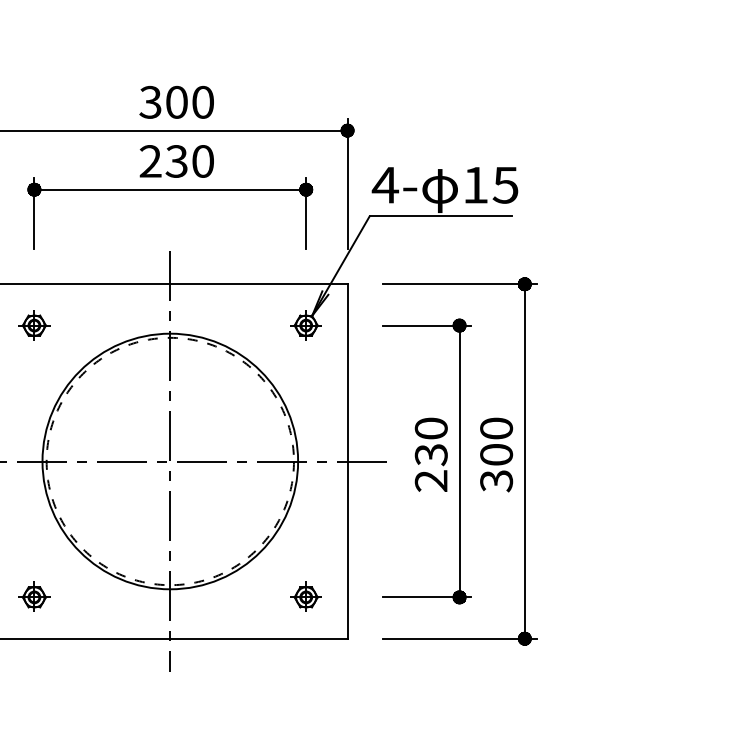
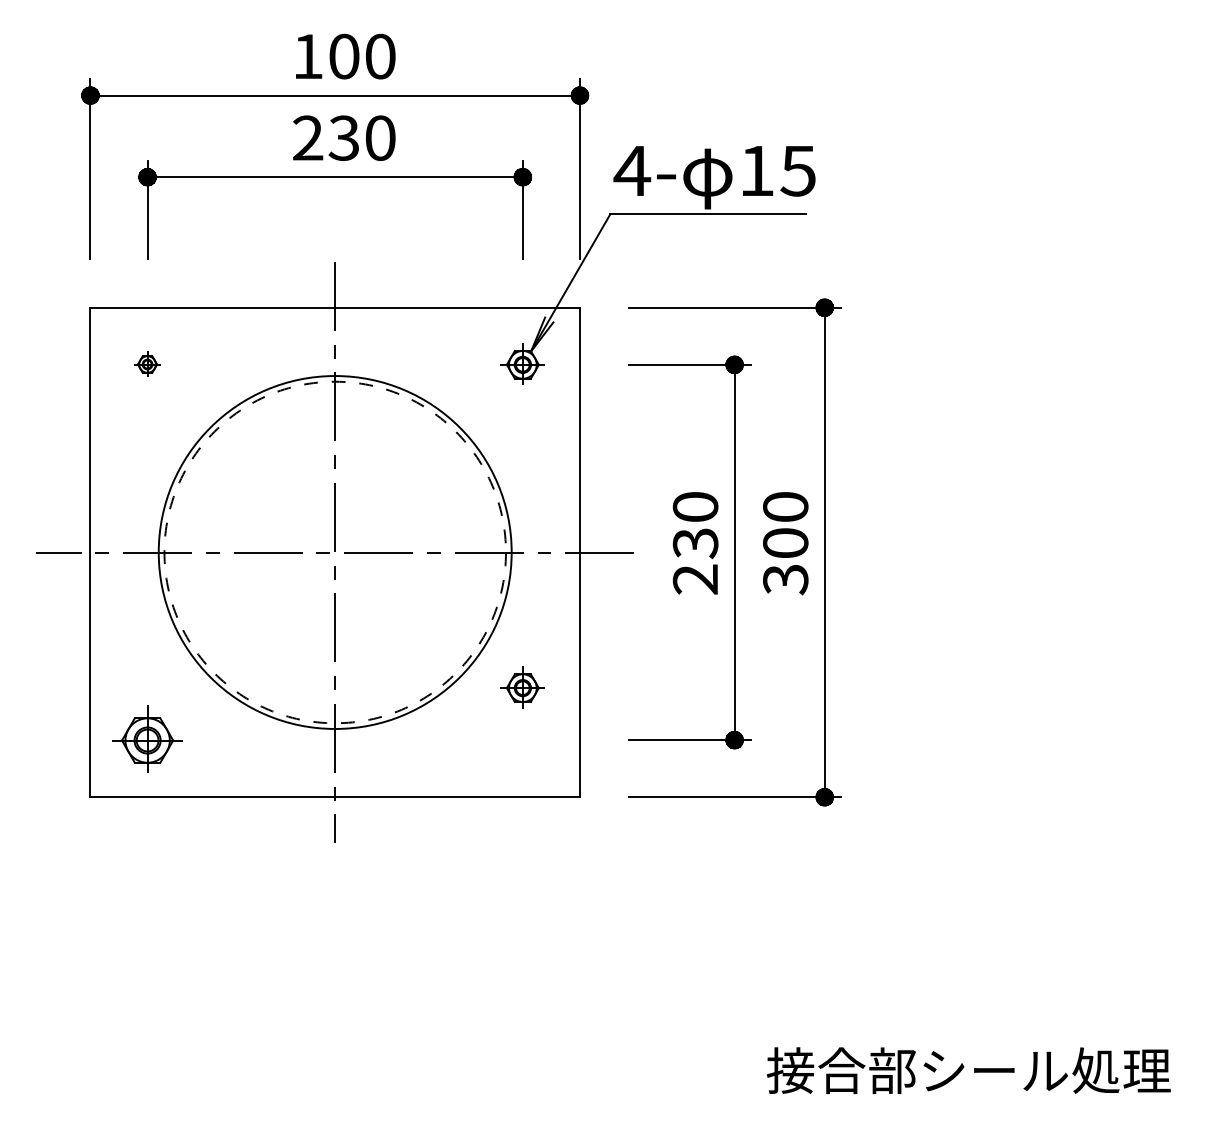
text: (150, 102) -> (307, 56), 300 -> 100
part: (34, 324) -> (147, 363), size x0.6
part: (34, 596) -> (147, 739), size x1.6
part: (305, 596) -> (522, 687), moved

